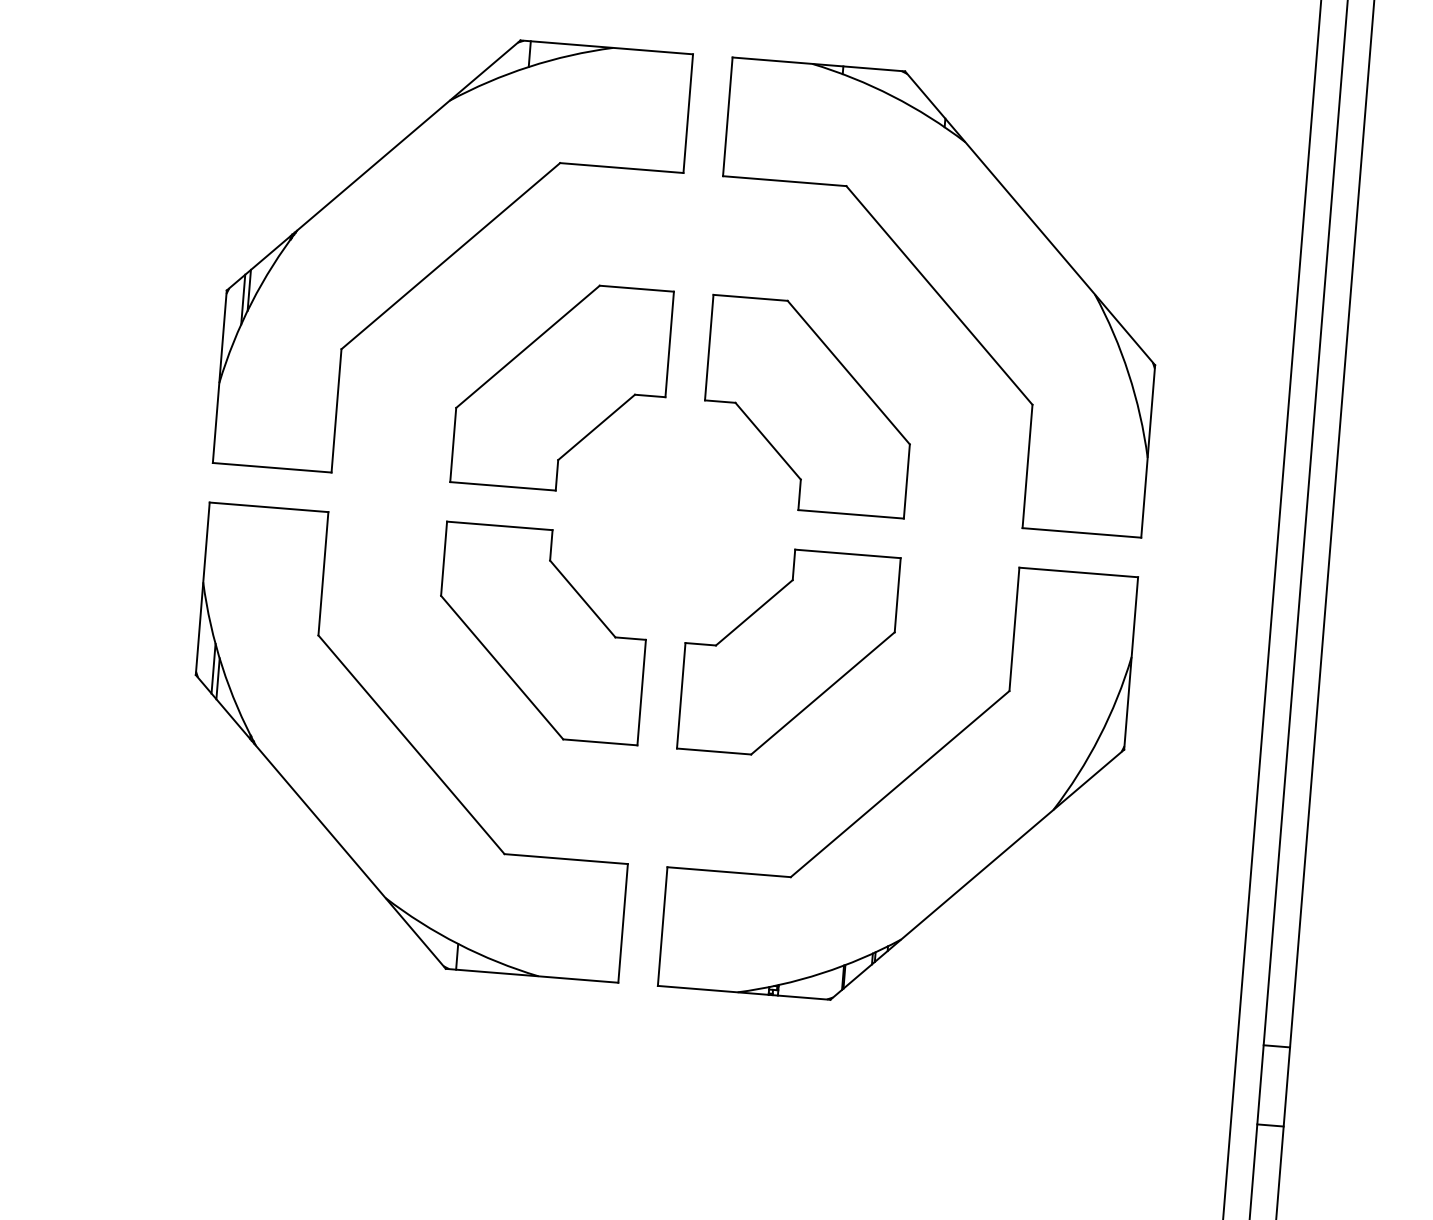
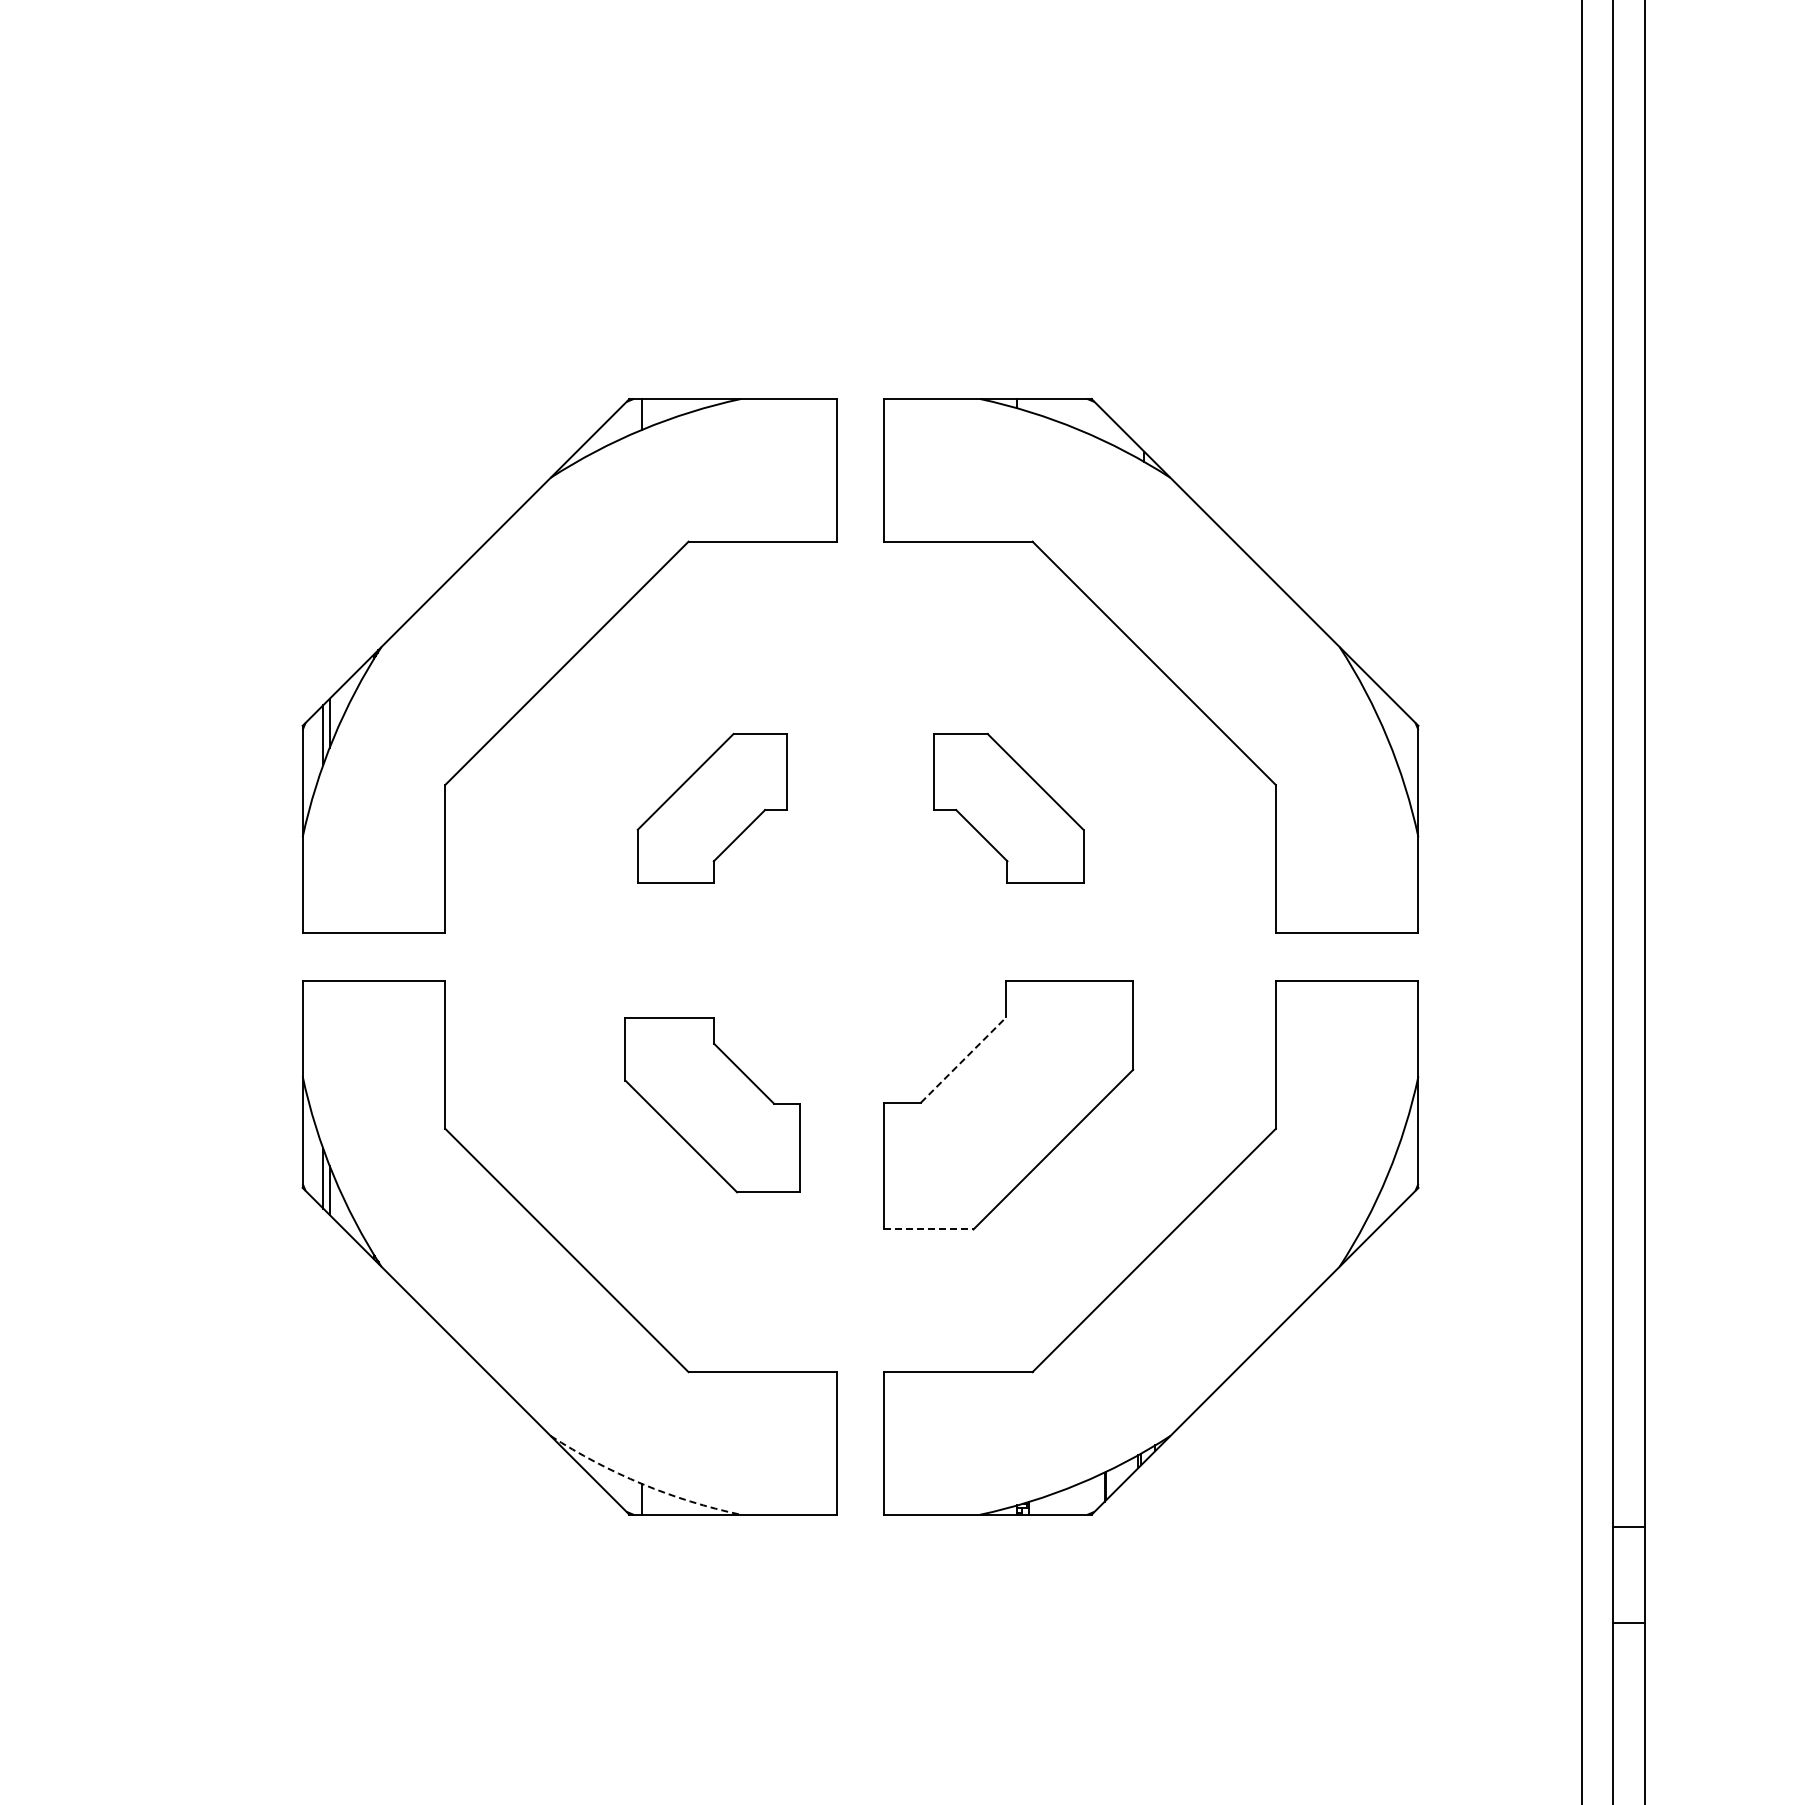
part: (562, 386) -> (712, 808), size x0.6
part: (808, 406) -> (1008, 808), size x0.6
line: (755, 612) -> (964, 1059), solid -> dashed
part: (542, 633) -> (712, 1105), size x0.7
line: (713, 751) -> (928, 1229), solid -> dashed
arc: (458, 944) -> (642, 1484), solid -> dashed

